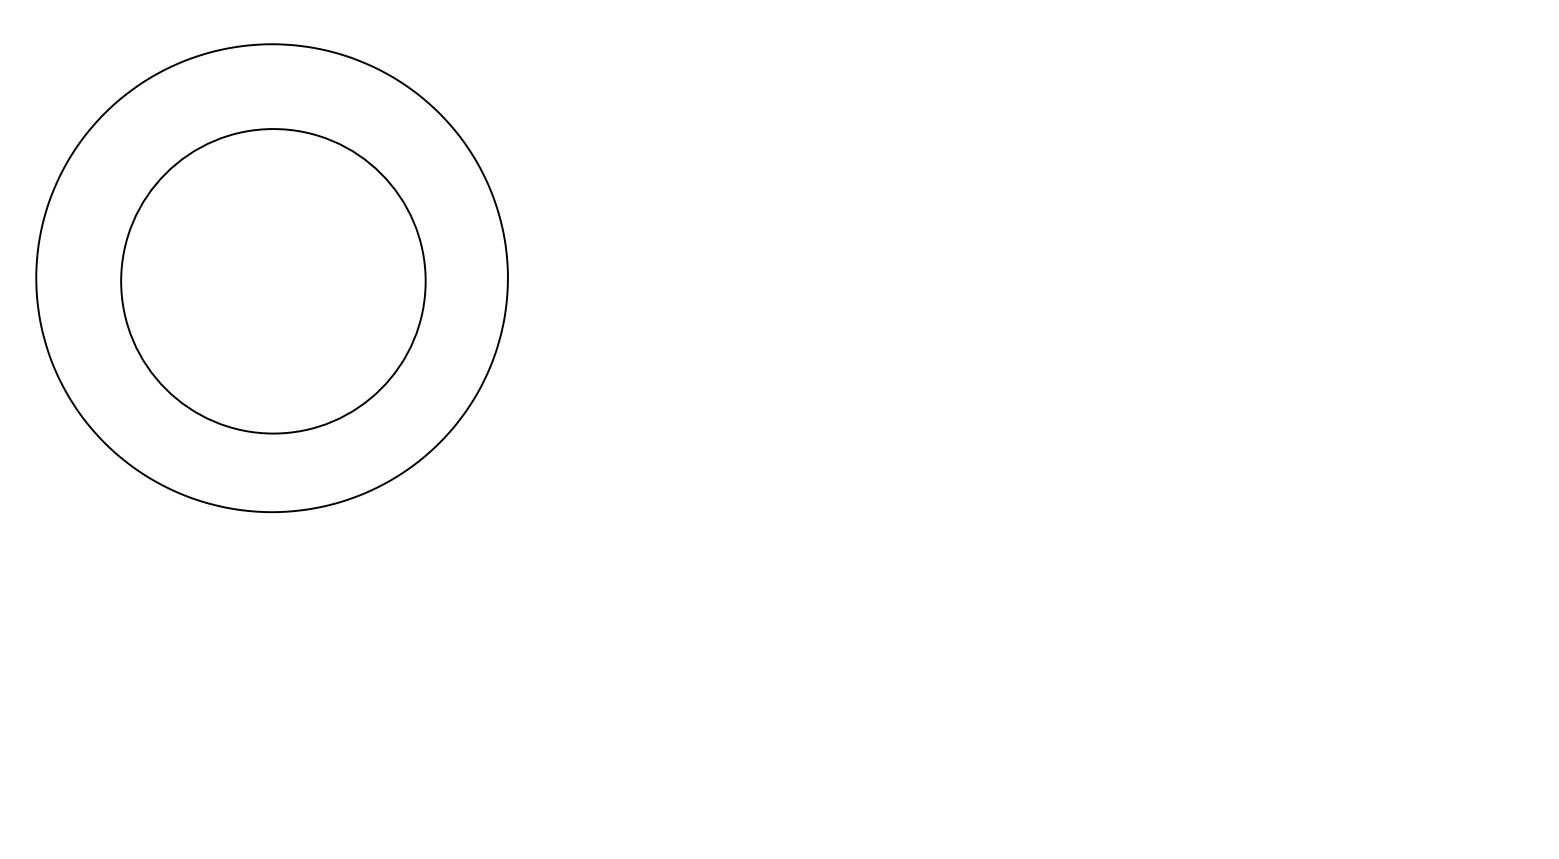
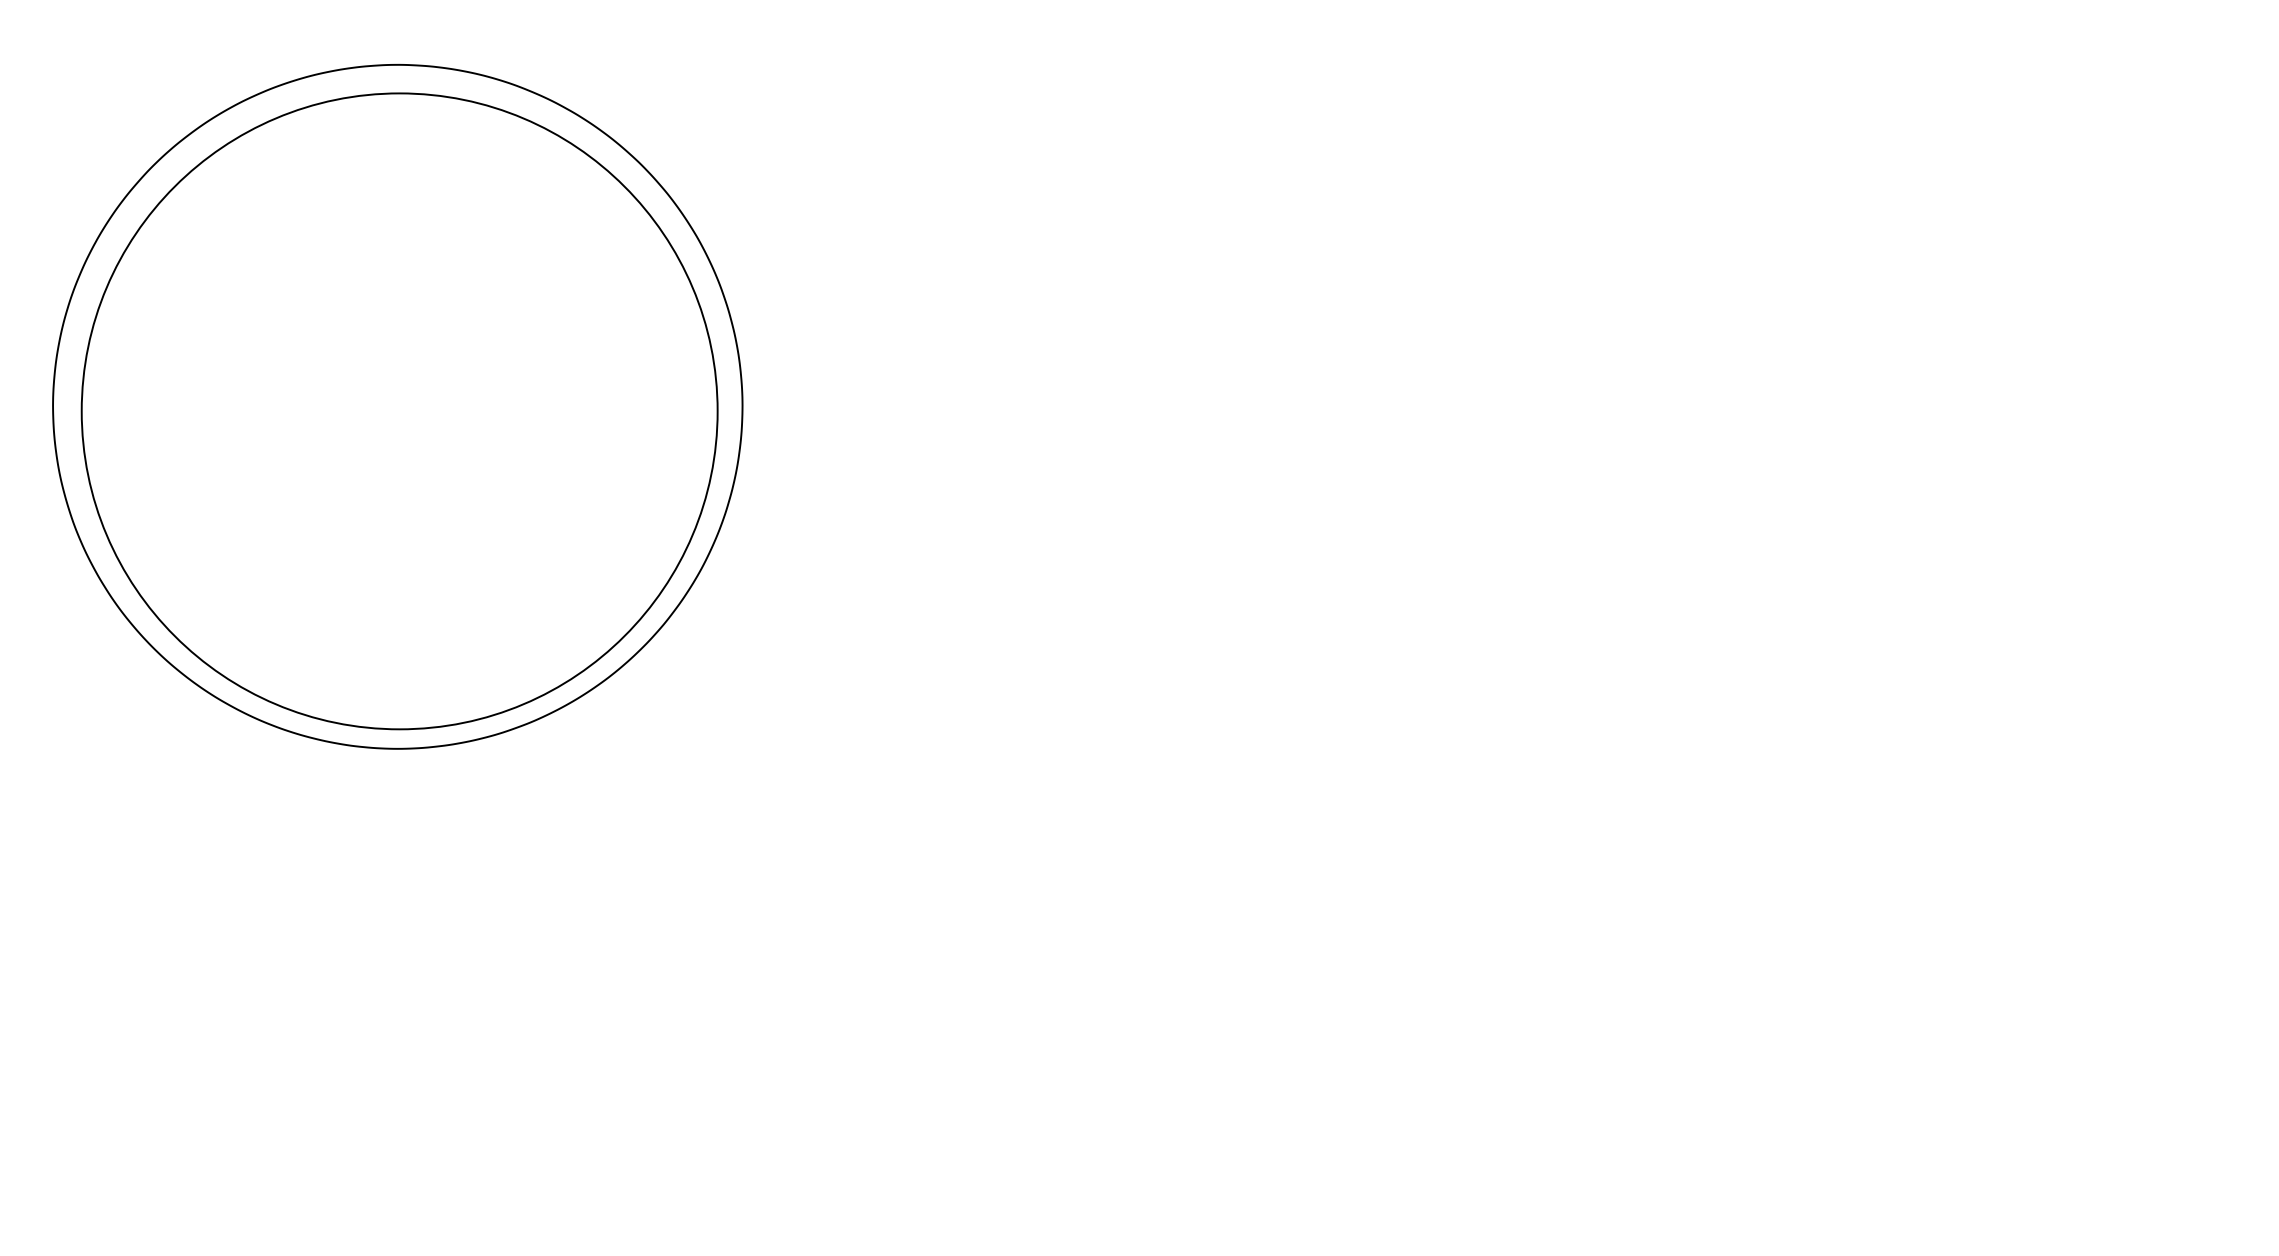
circle: (272, 280) -> (398, 410), size x1.43

